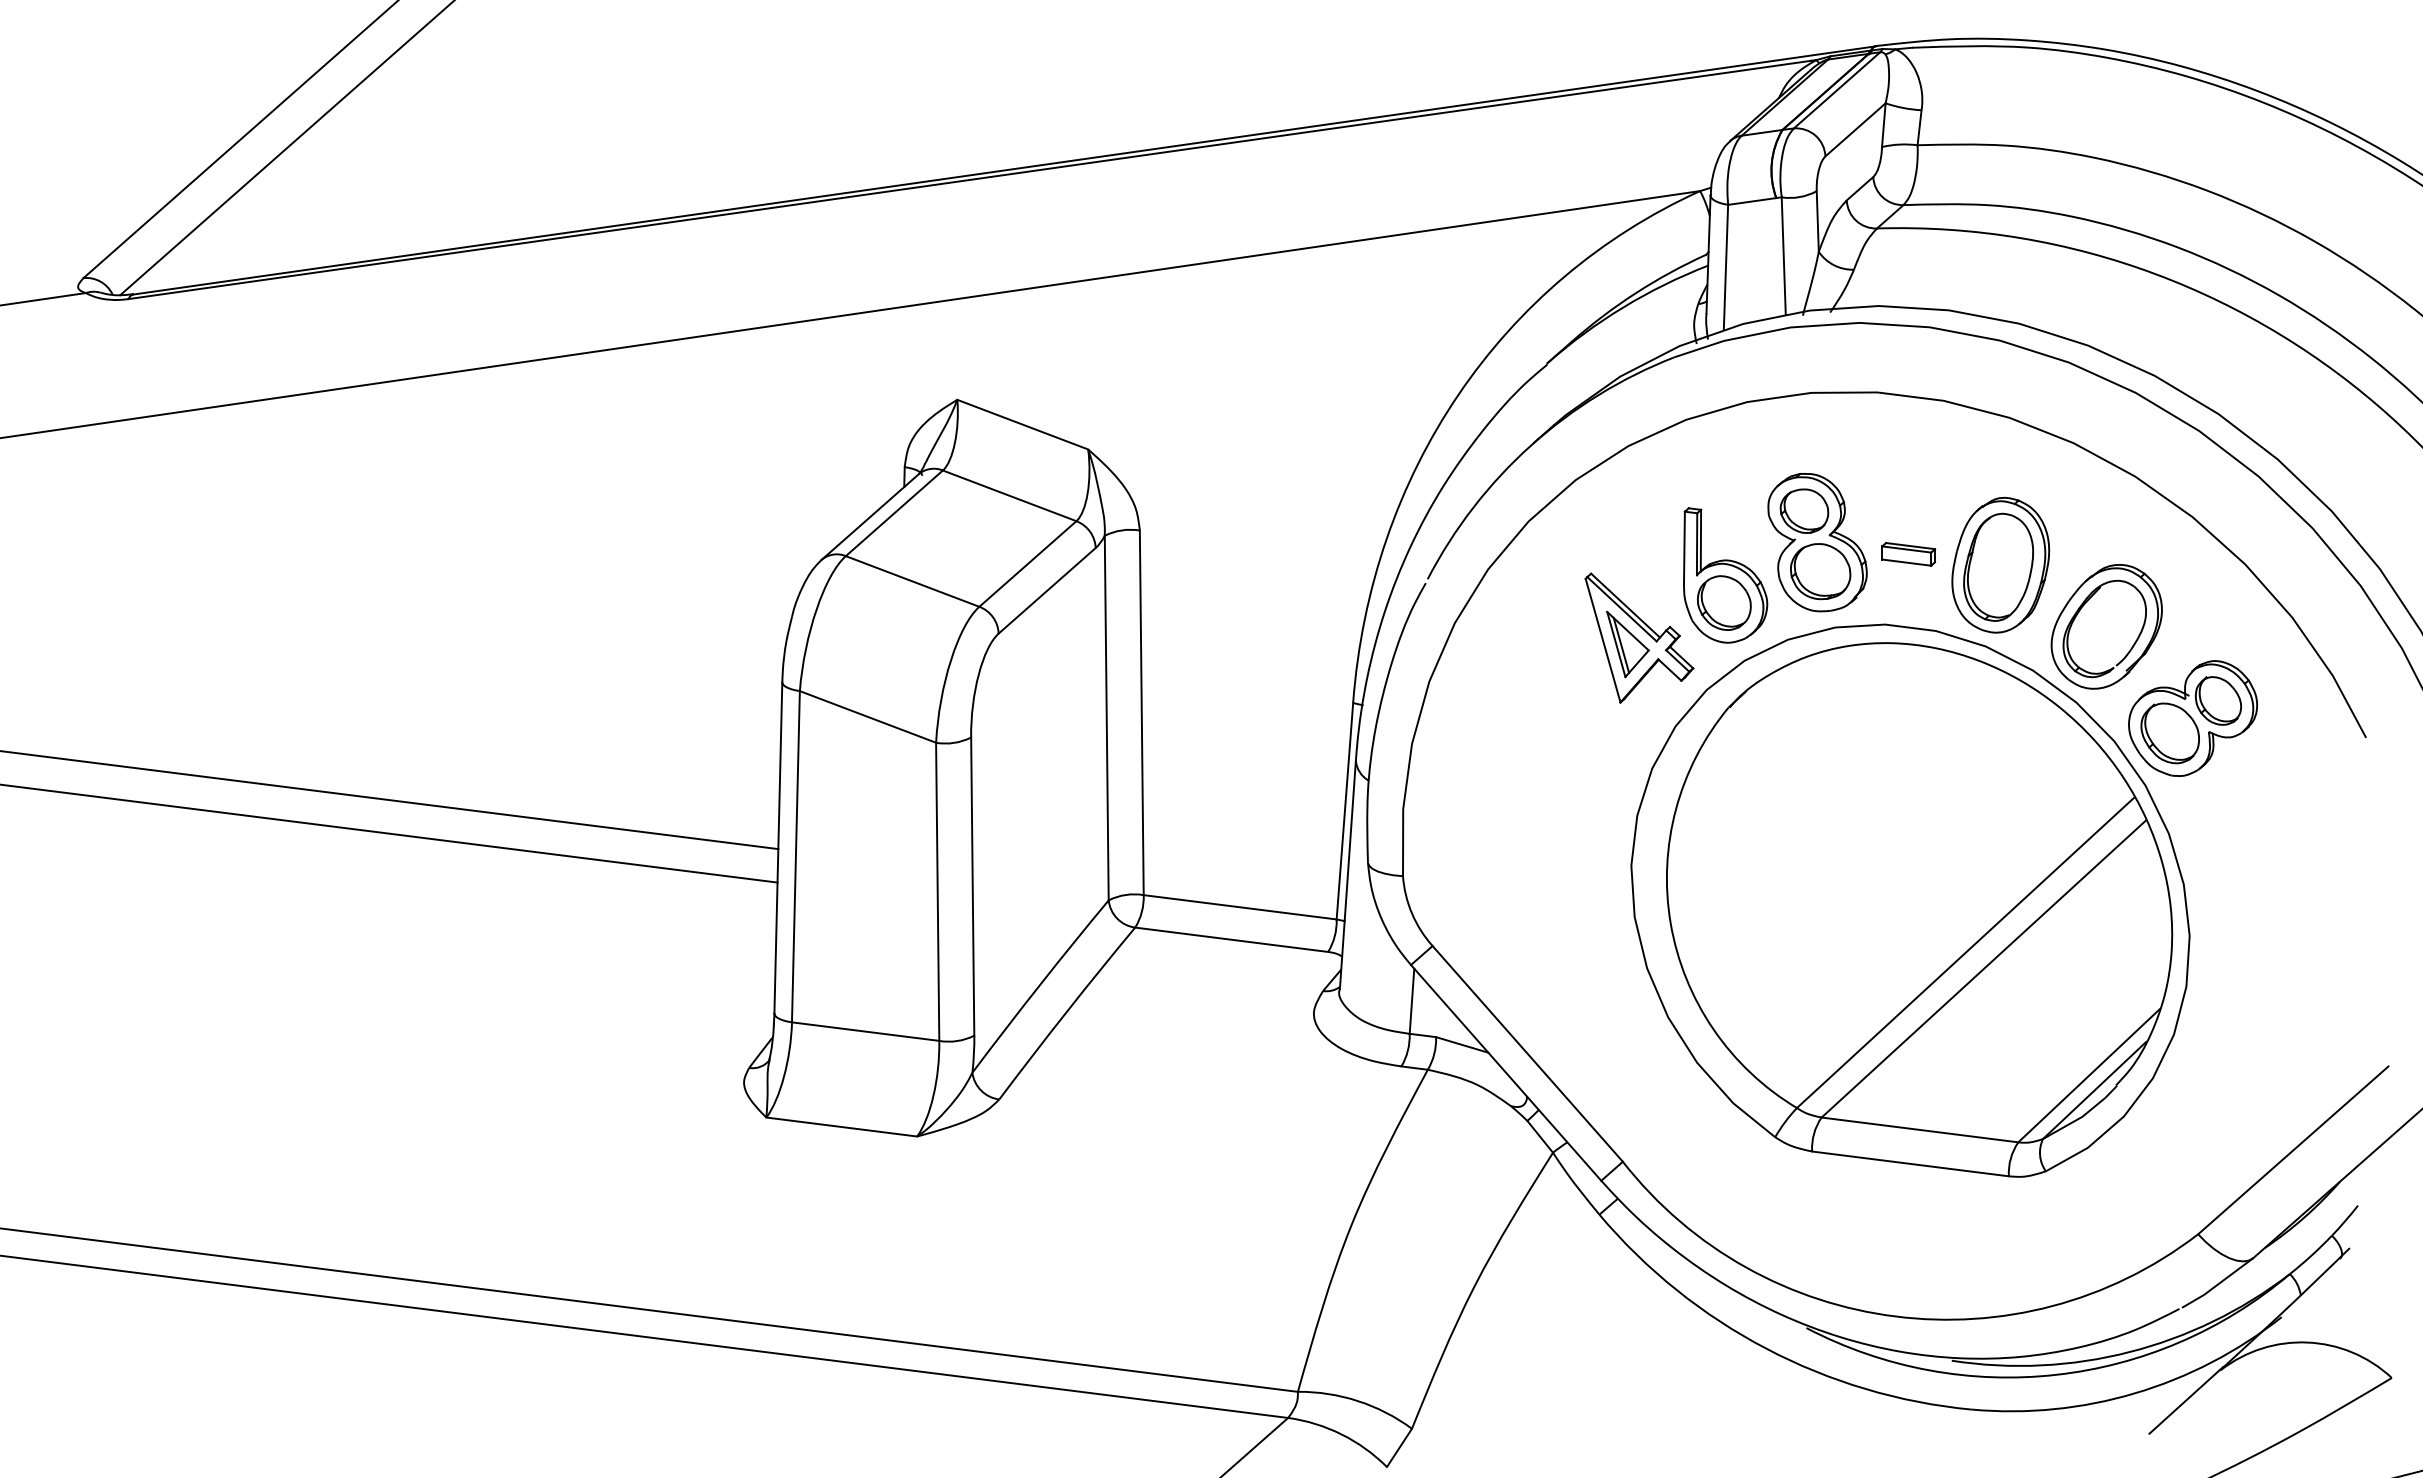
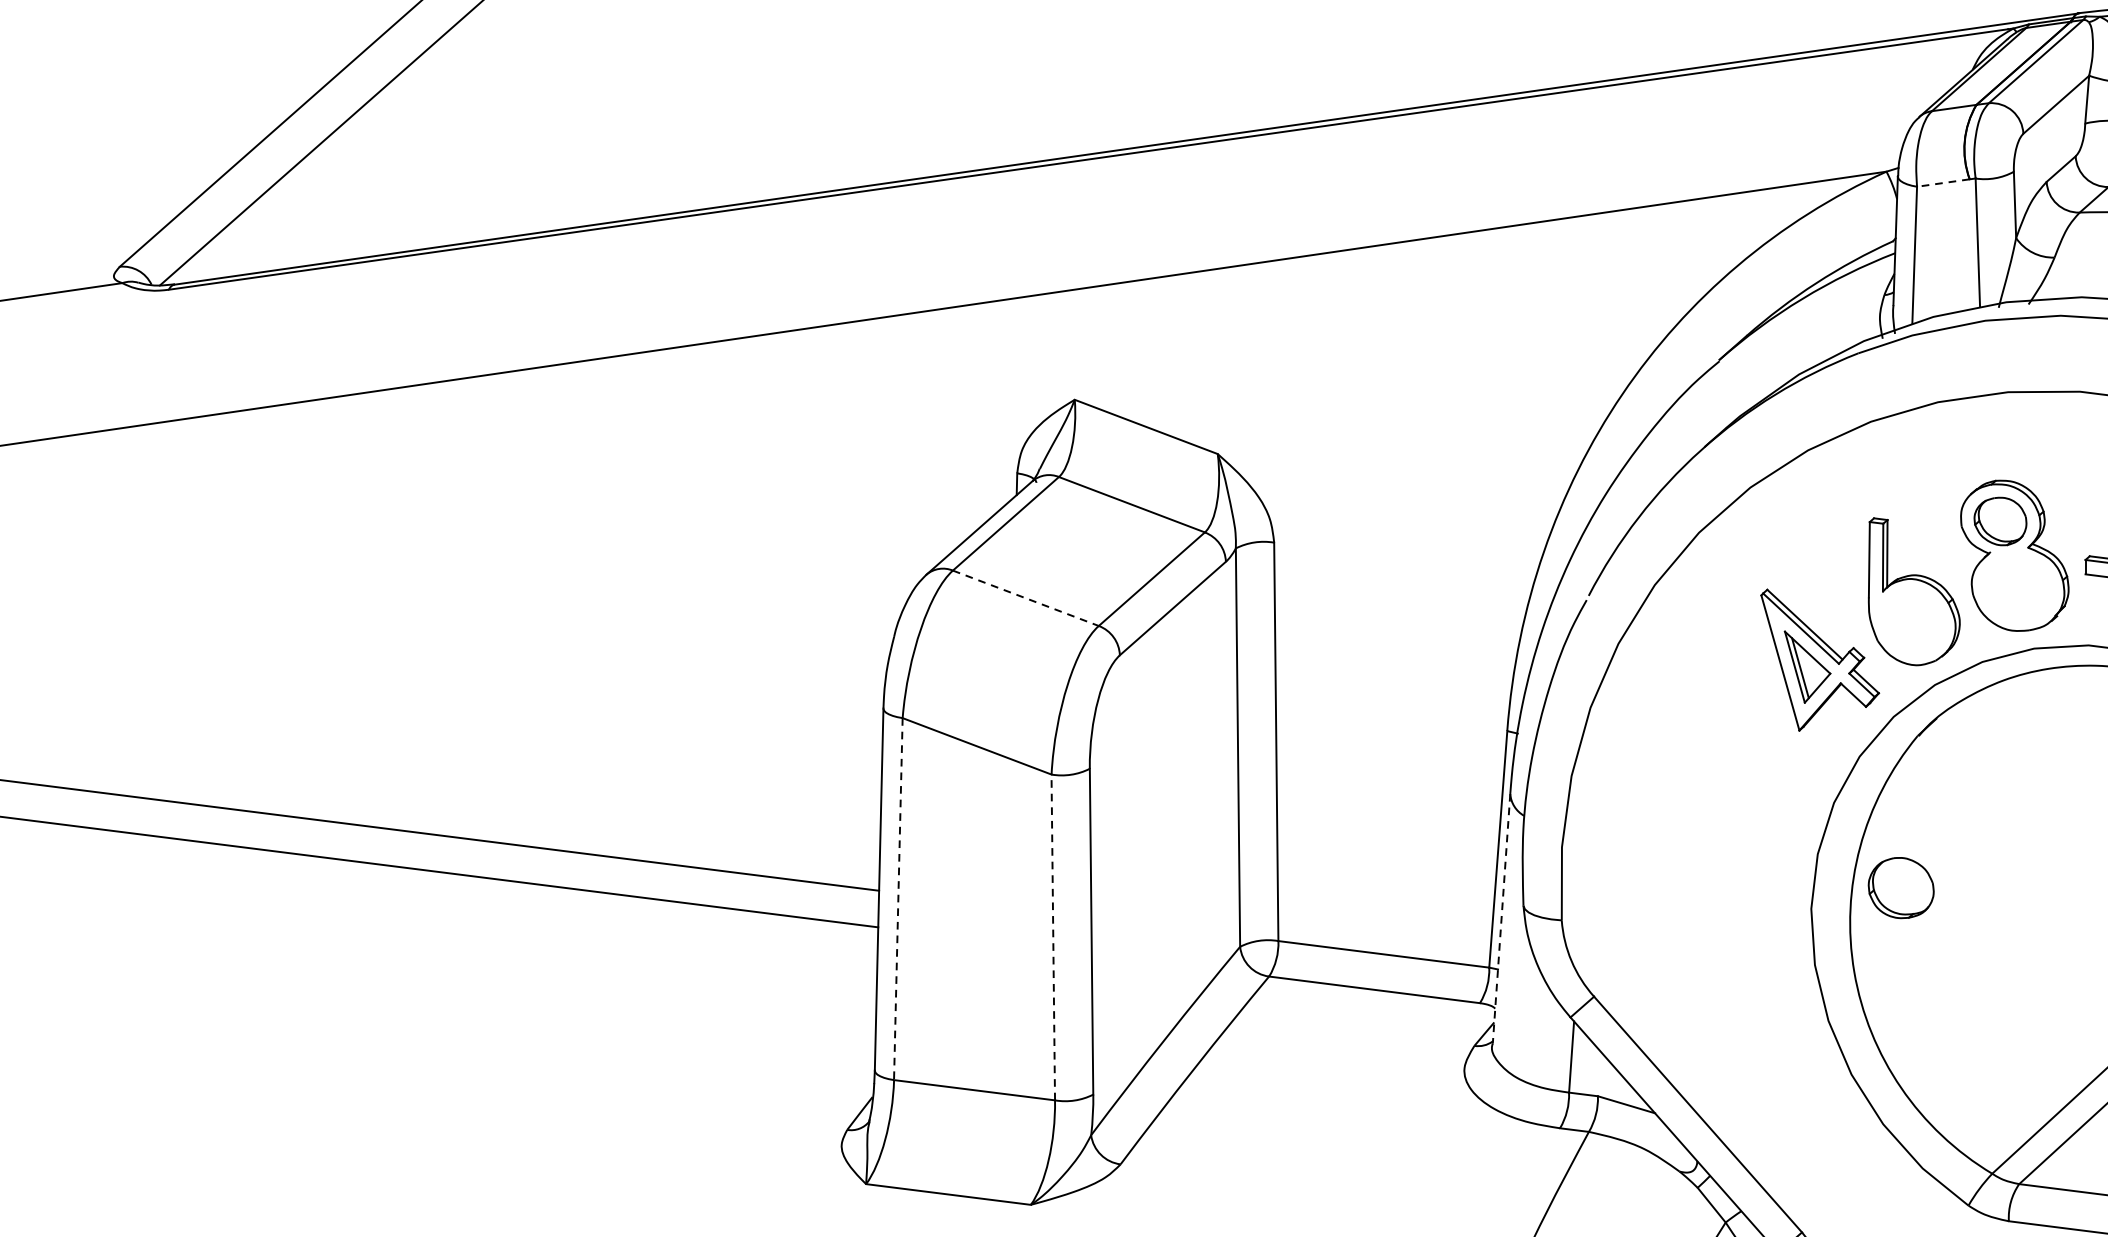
line: (1751, 201) -> (1942, 183), solid -> dashed
part: (1820, 571) -> (1901, 887), moved
line: (913, 581) -> (1026, 598), solid -> dashed
part: (1724, 602) -> (1913, 621), removed
line: (795, 856) -> (897, 898), solid -> dashed
line: (1347, 875) -> (1501, 919), solid -> dashed
line: (937, 891) -> (1053, 937), solid -> dashed

